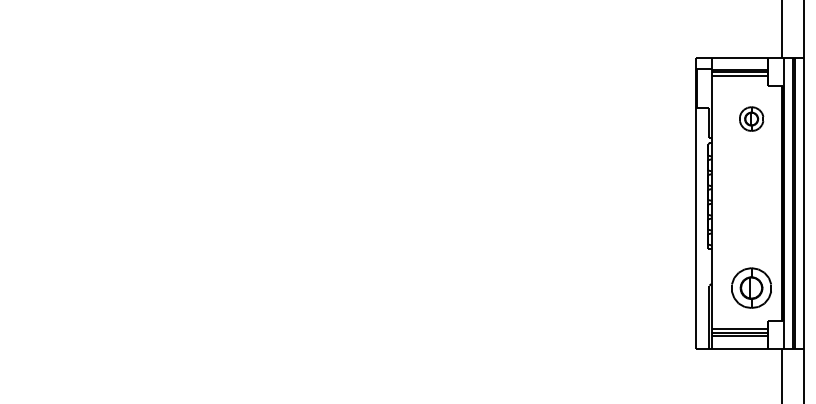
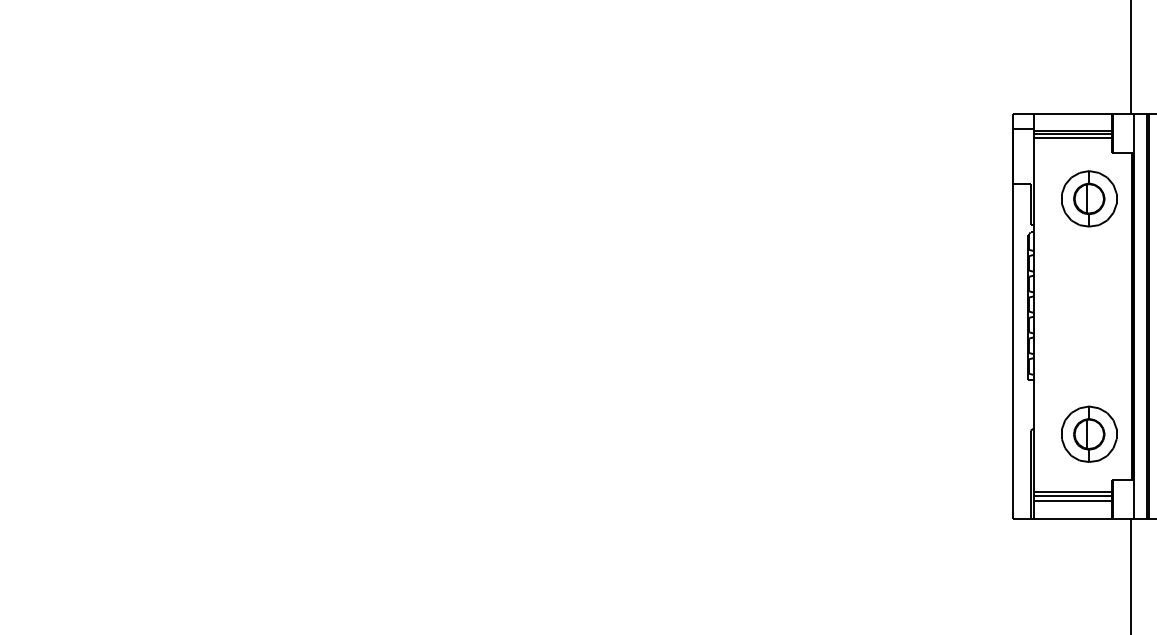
part: (751, 118) -> (1089, 198), size x1.67

